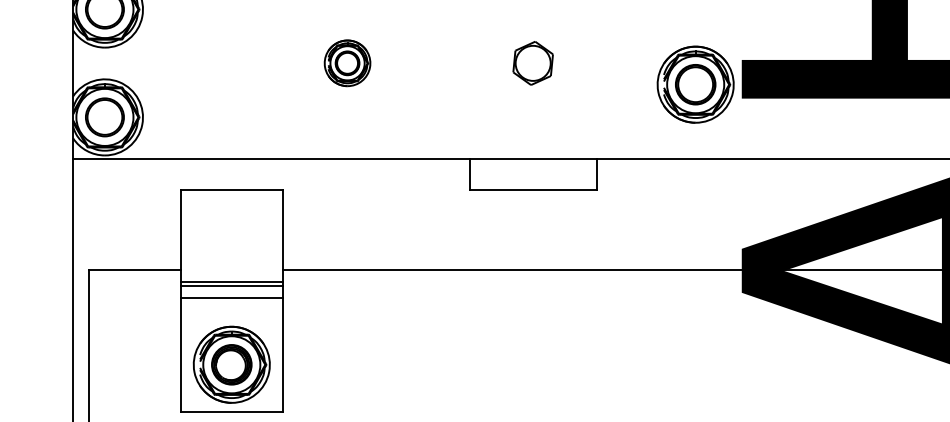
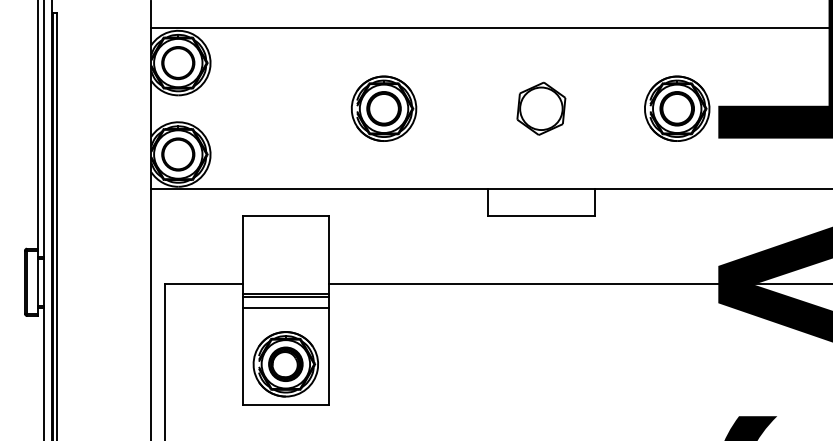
part: (346, 63) -> (383, 108), size x1.67
part: (533, 63) -> (541, 108), size x1.43
part: (696, 84) -> (677, 108), moved

